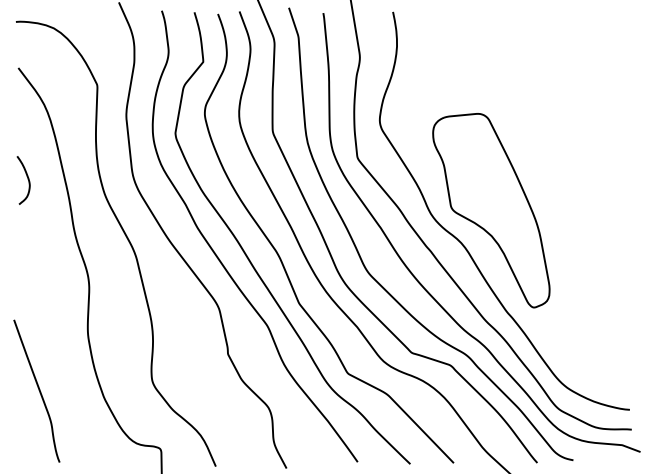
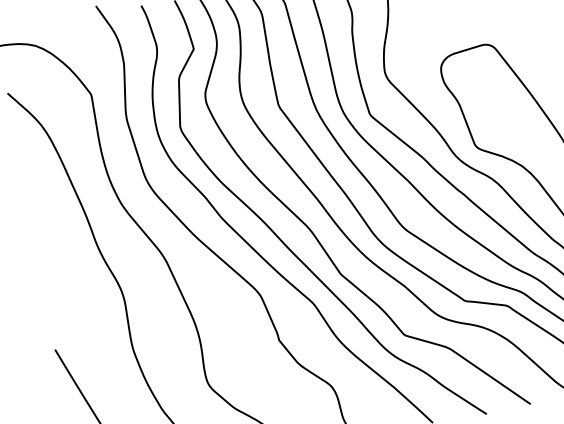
curve: (27, 179) -> (39, 204), removed

